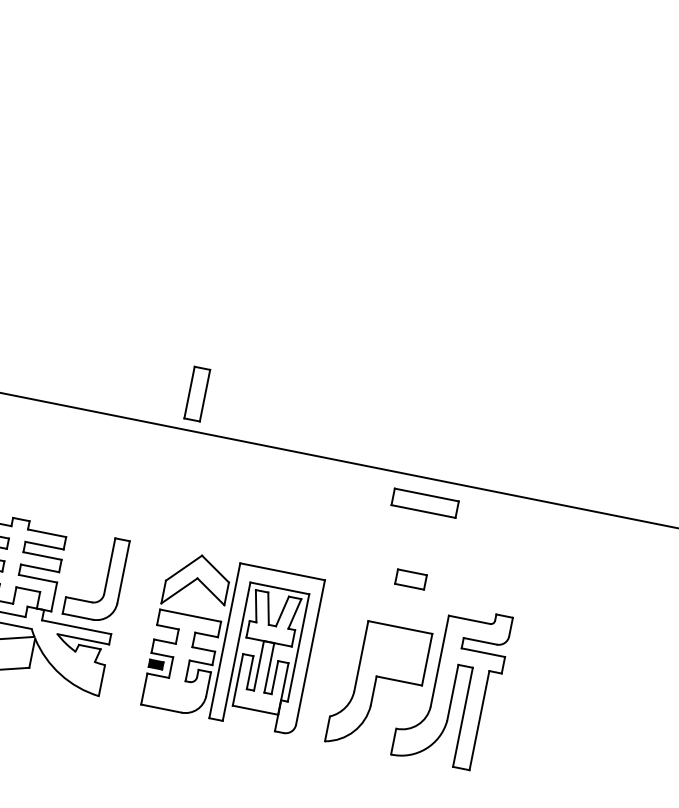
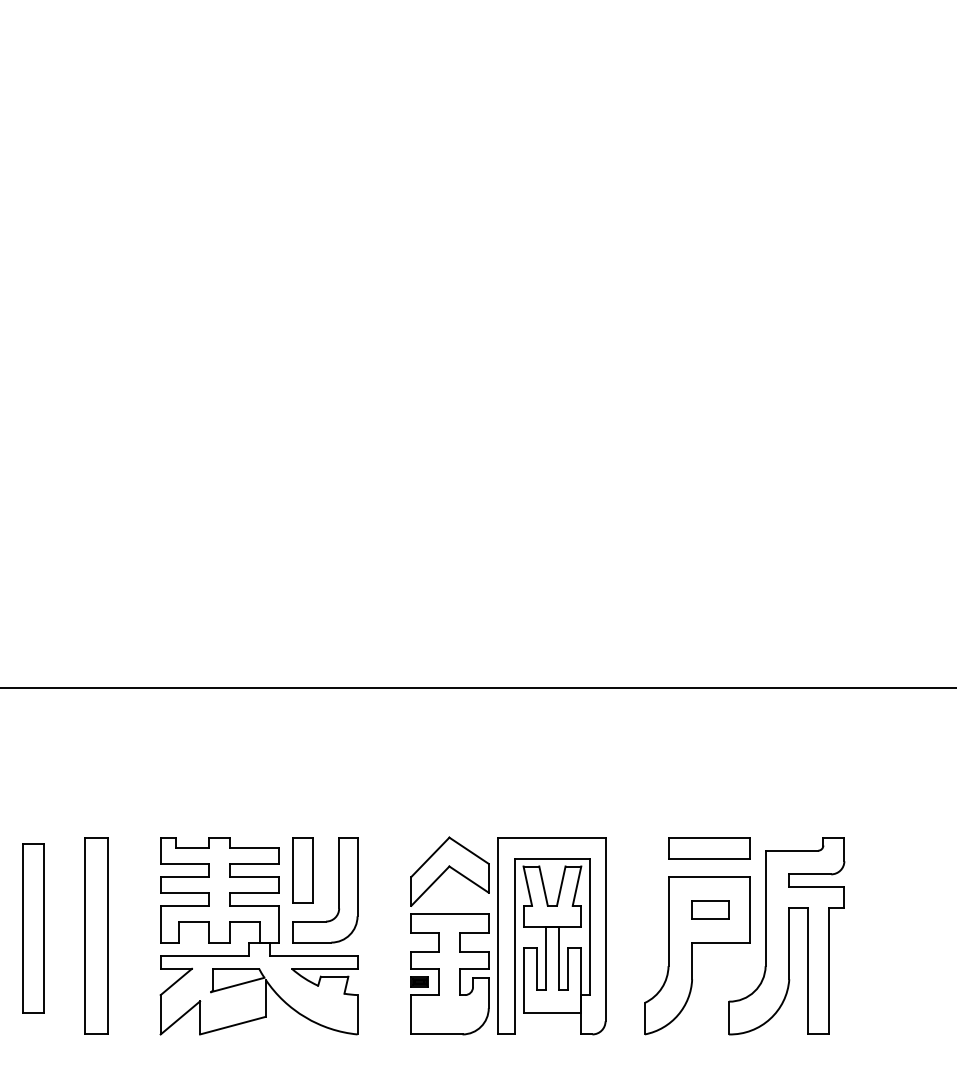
part: (196, 394) -> (302, 870), moved
part: (425, 503) -> (709, 848), moved
part: (411, 579) -> (710, 909), moved

